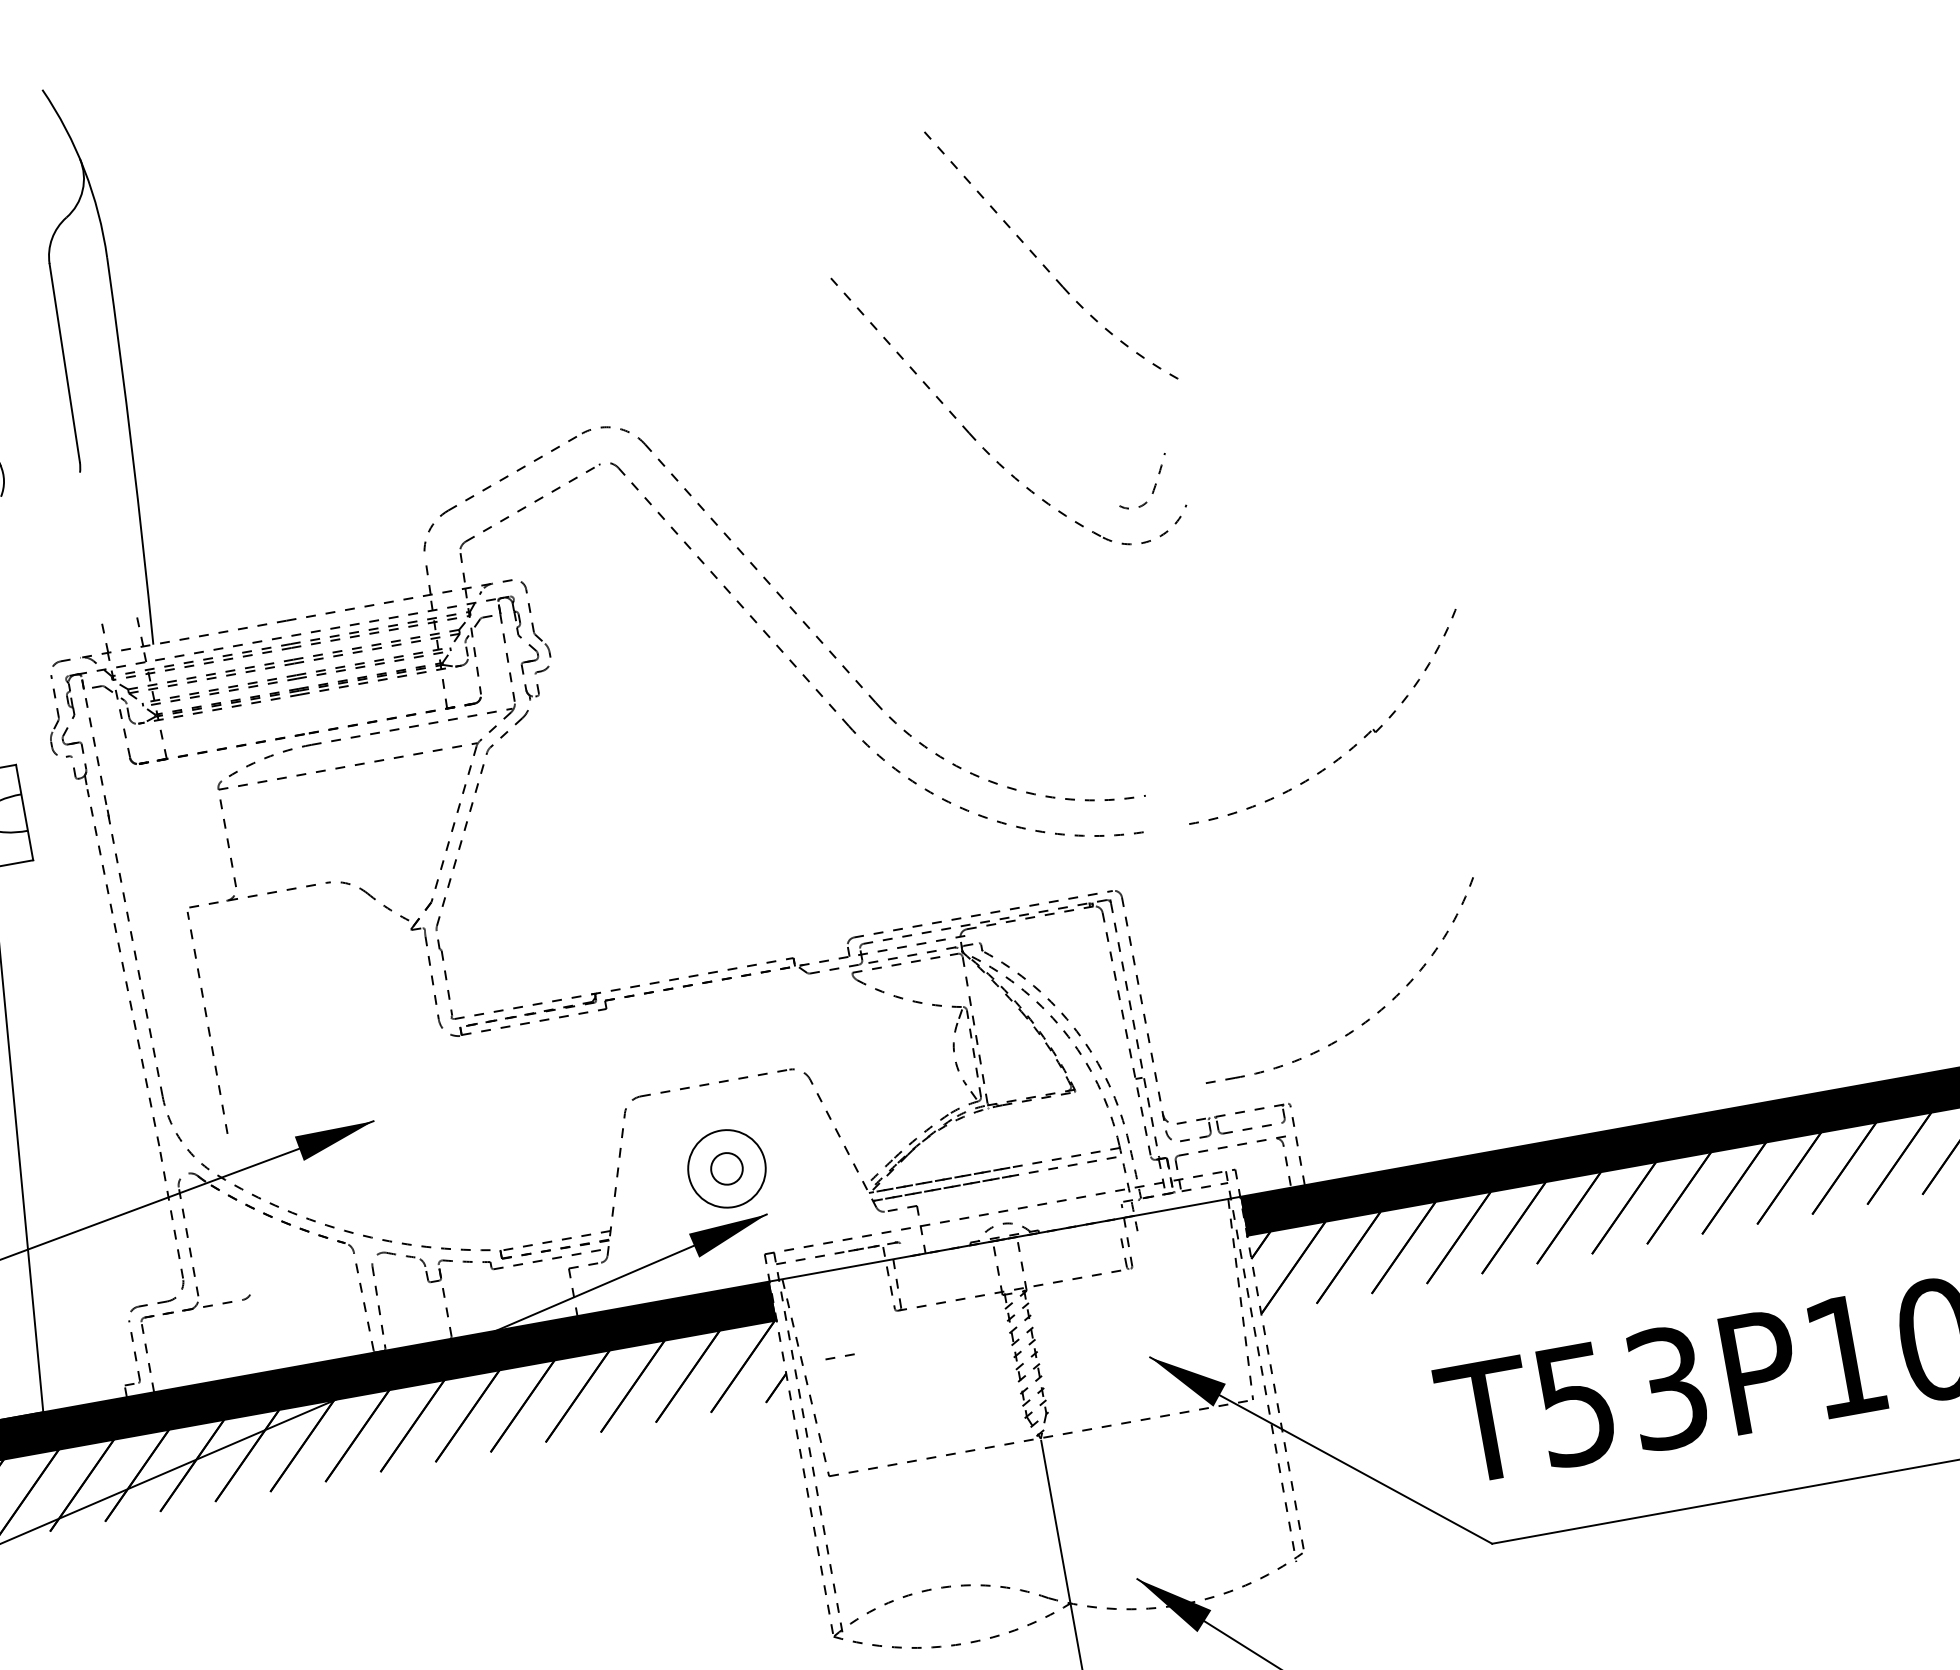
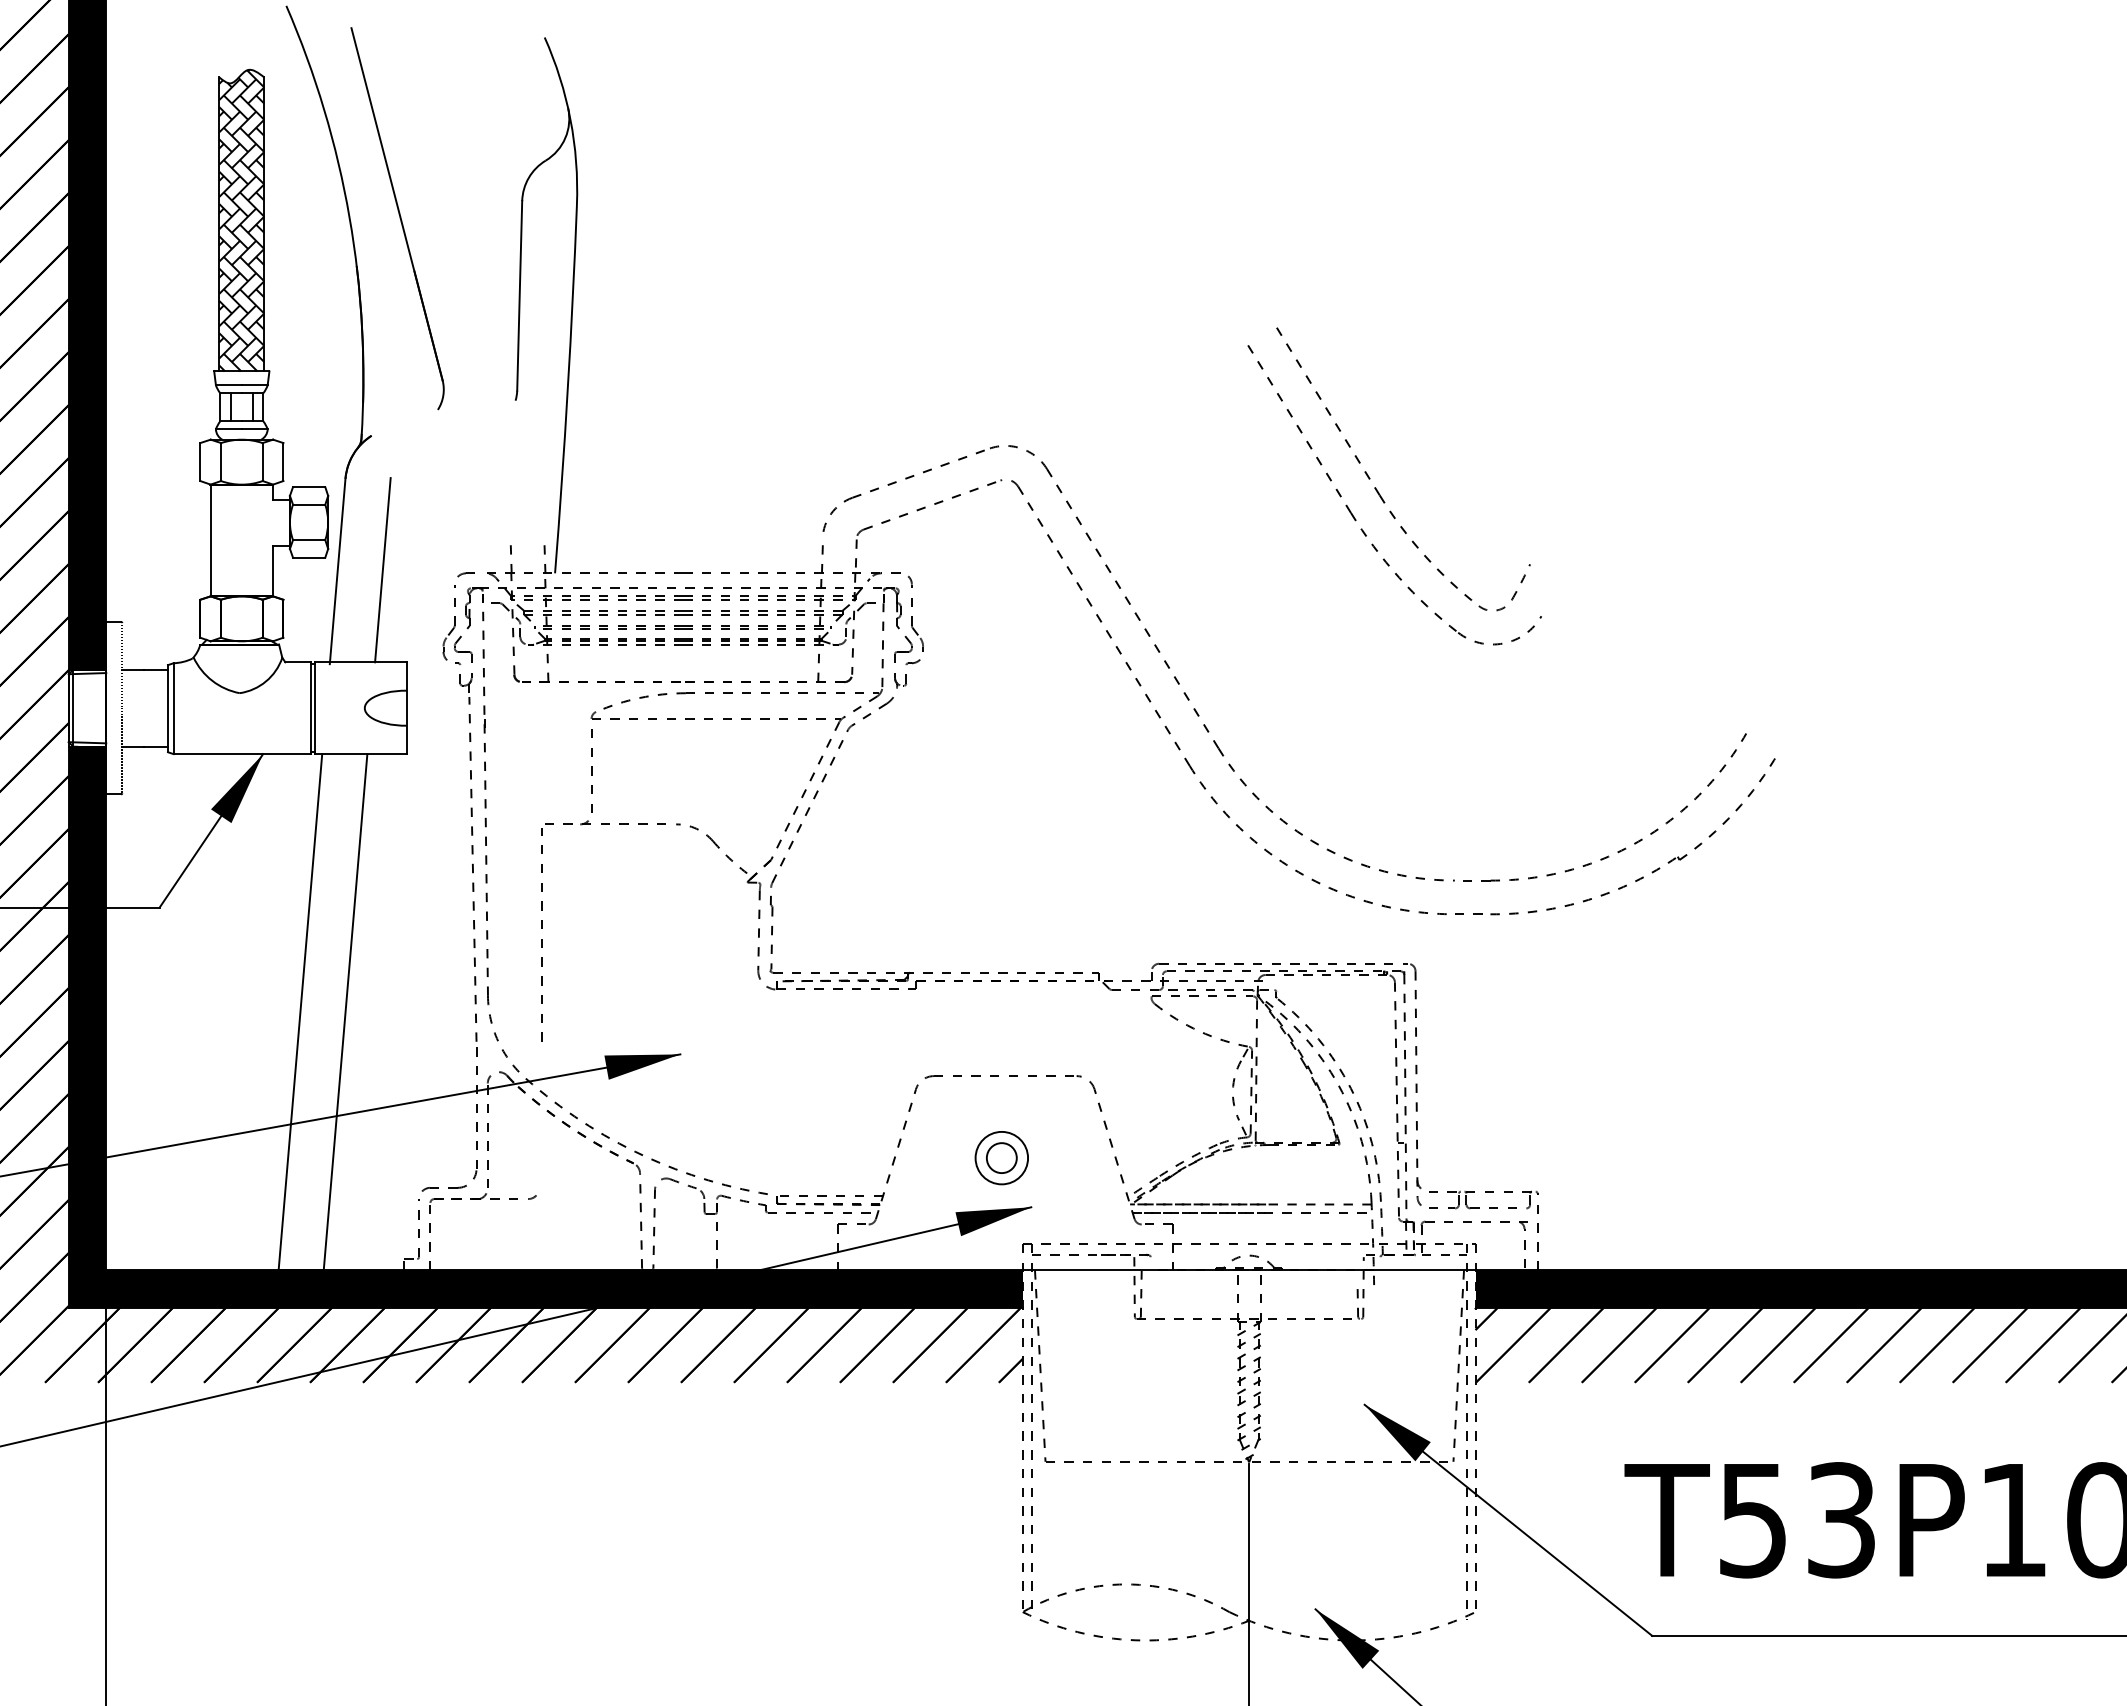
part: (1044, 264) -> (1366, 471), moved
part: (1369, 1018) -> (1625, 847), moved
circle: (726, 1168) -> (1001, 1157), size x0.71
line: (834, 1356) -> (1463, 913), moved

